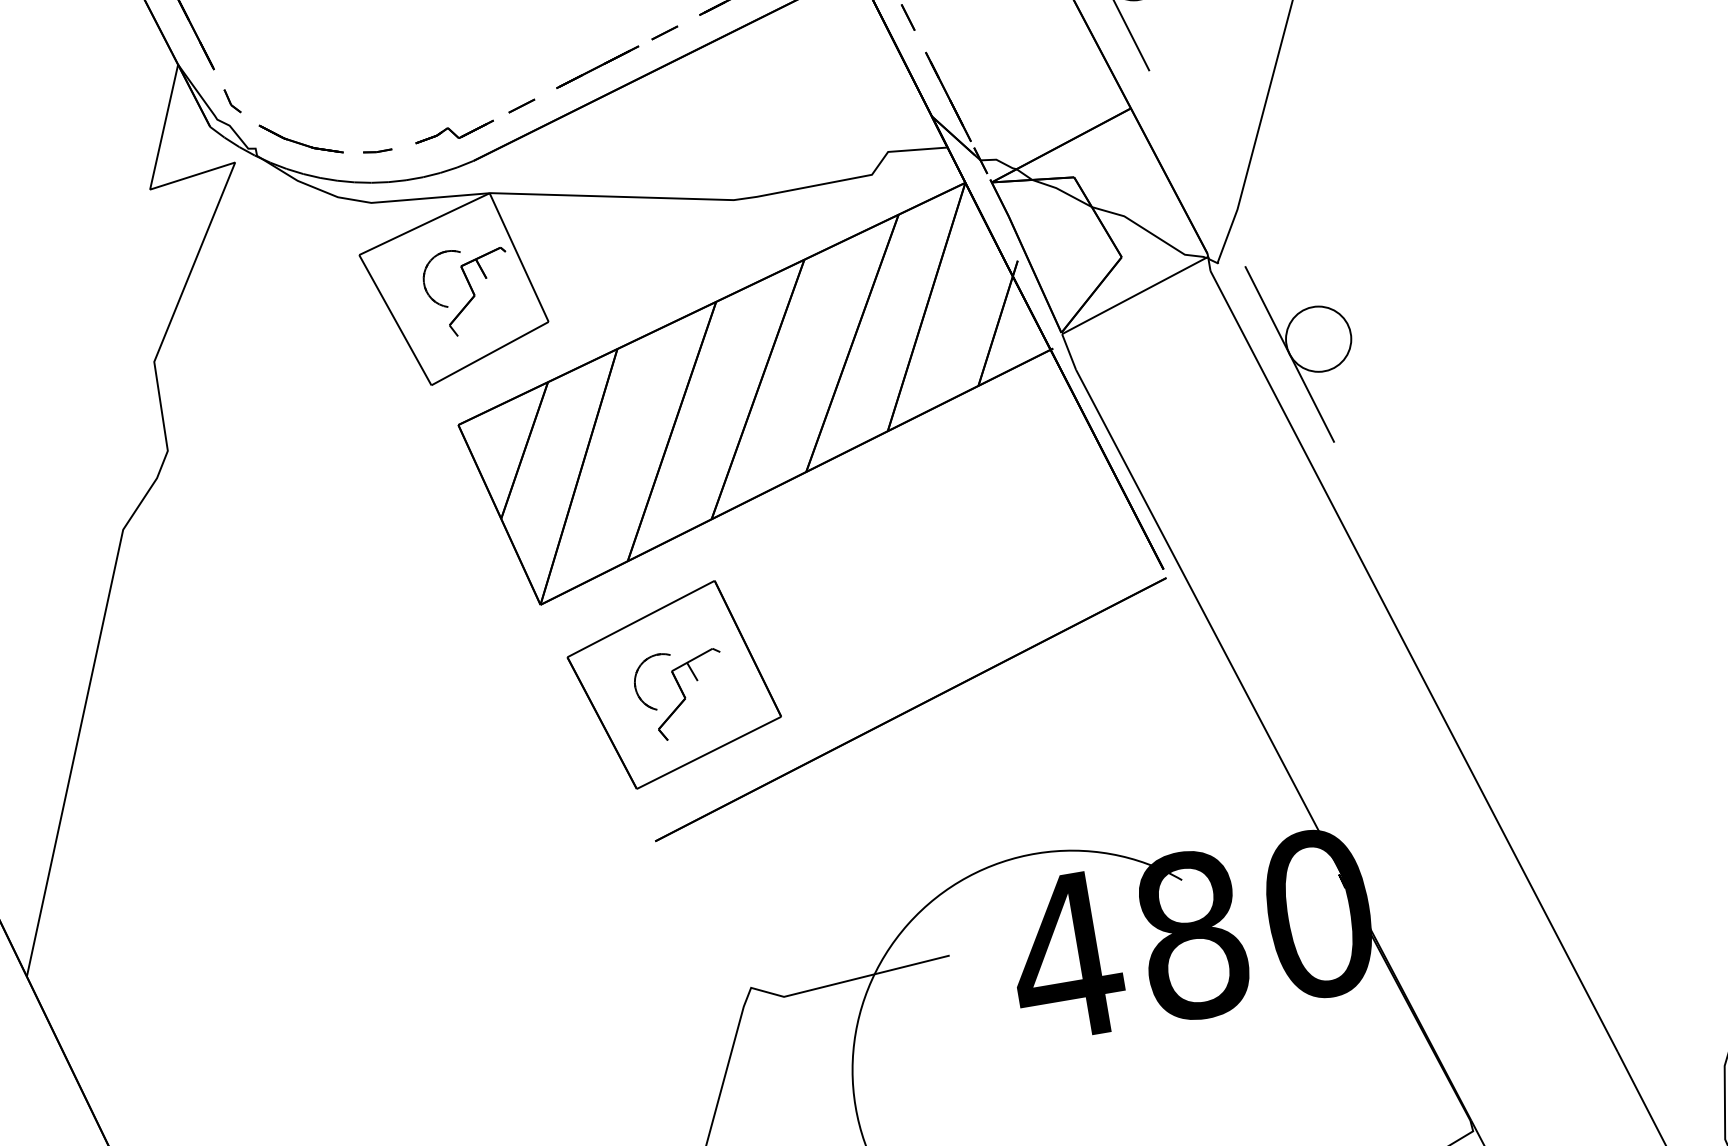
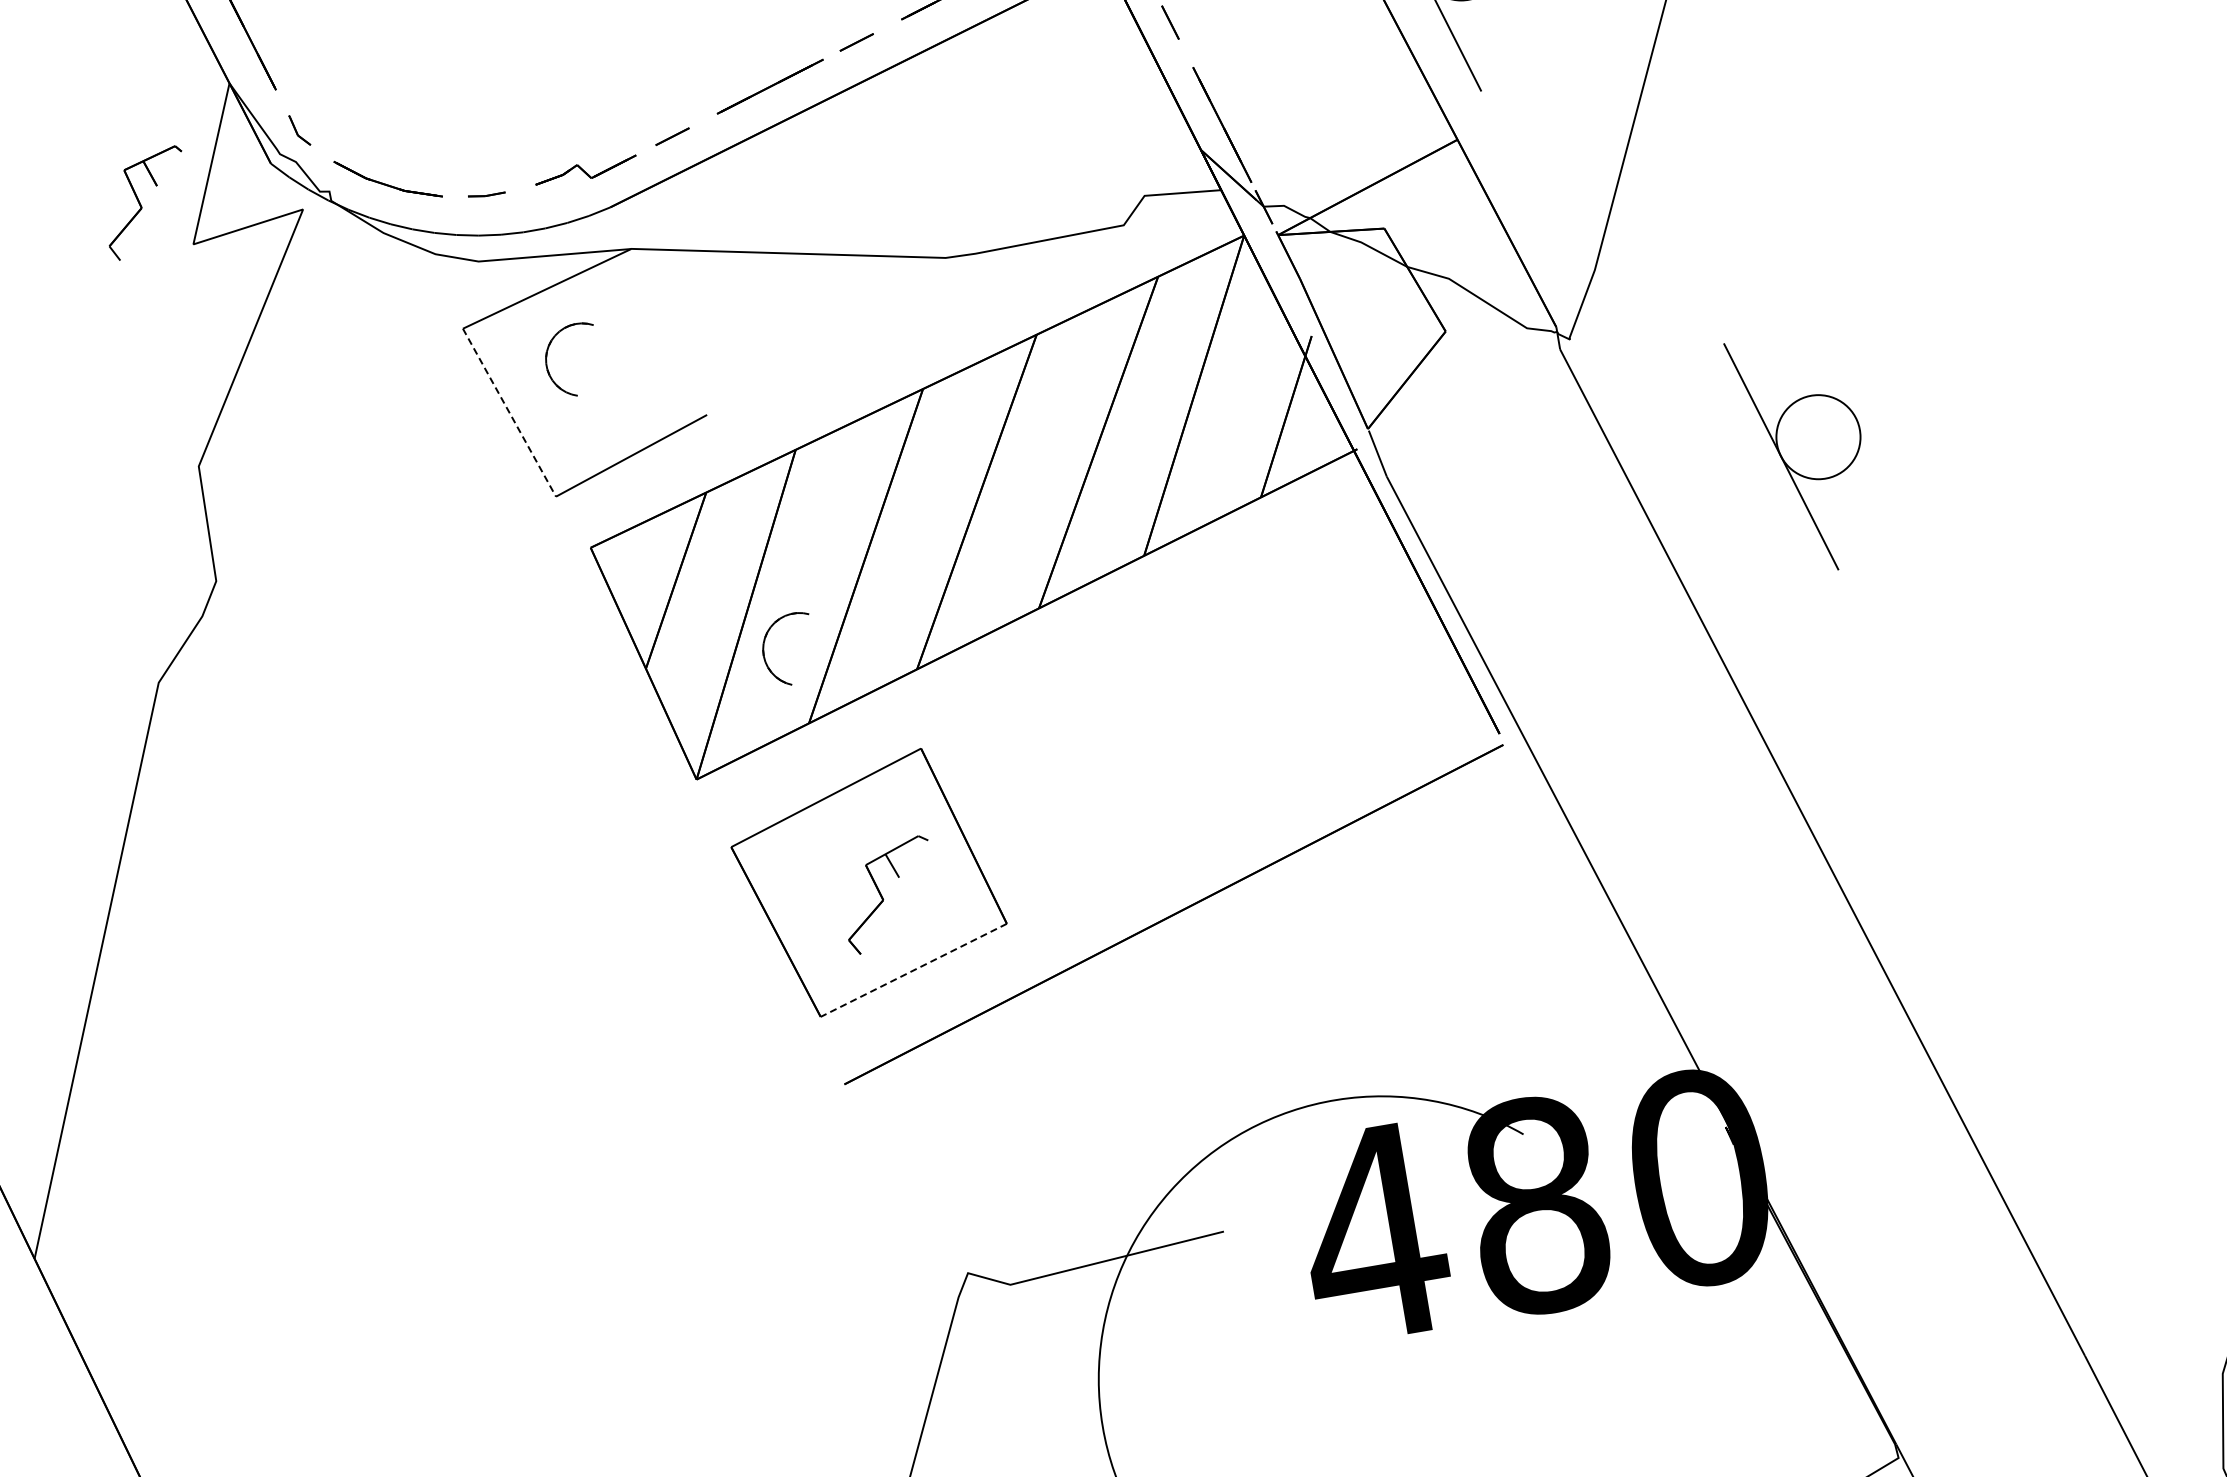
line: (519, 257) -> (669, 331), removed
part: (477, 291) -> (145, 202), moved
line: (1135, 295) -> (1463, 380), removed
line: (395, 320) -> (509, 413), solid -> dashed
part: (1298, 354) -> (1792, 456), moved
part: (635, 681) -> (764, 648), moved
line: (708, 753) -> (913, 970), solid -> dashed

